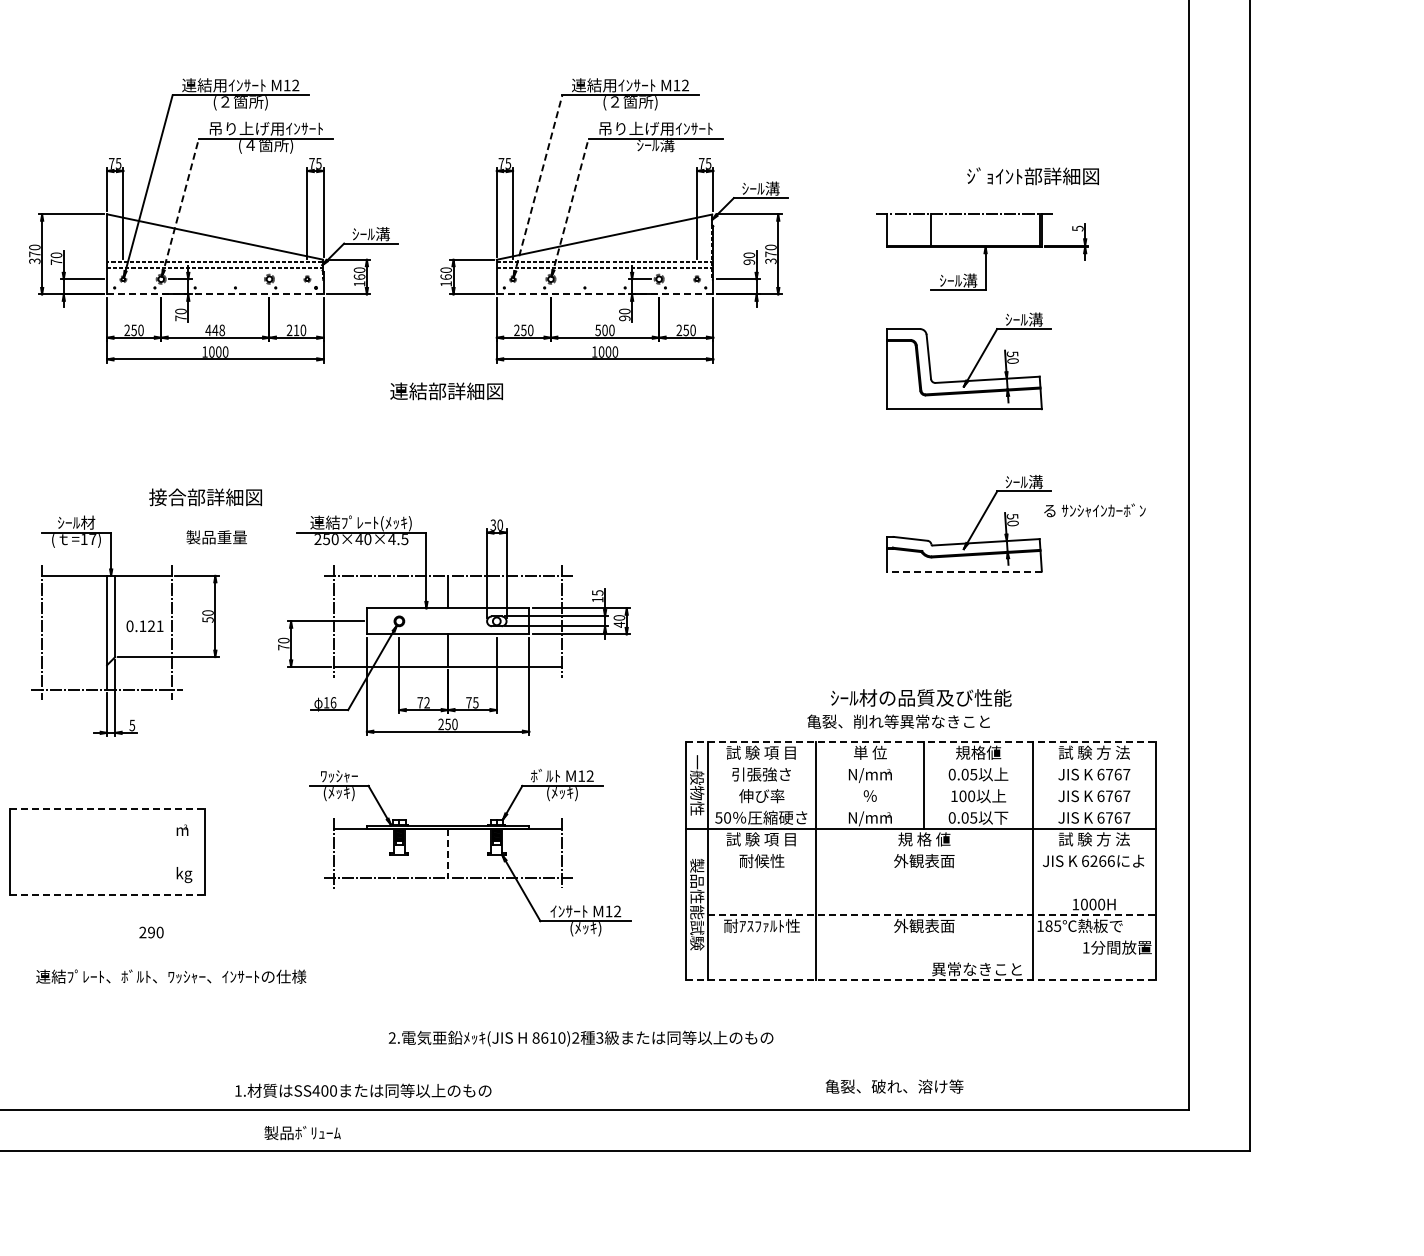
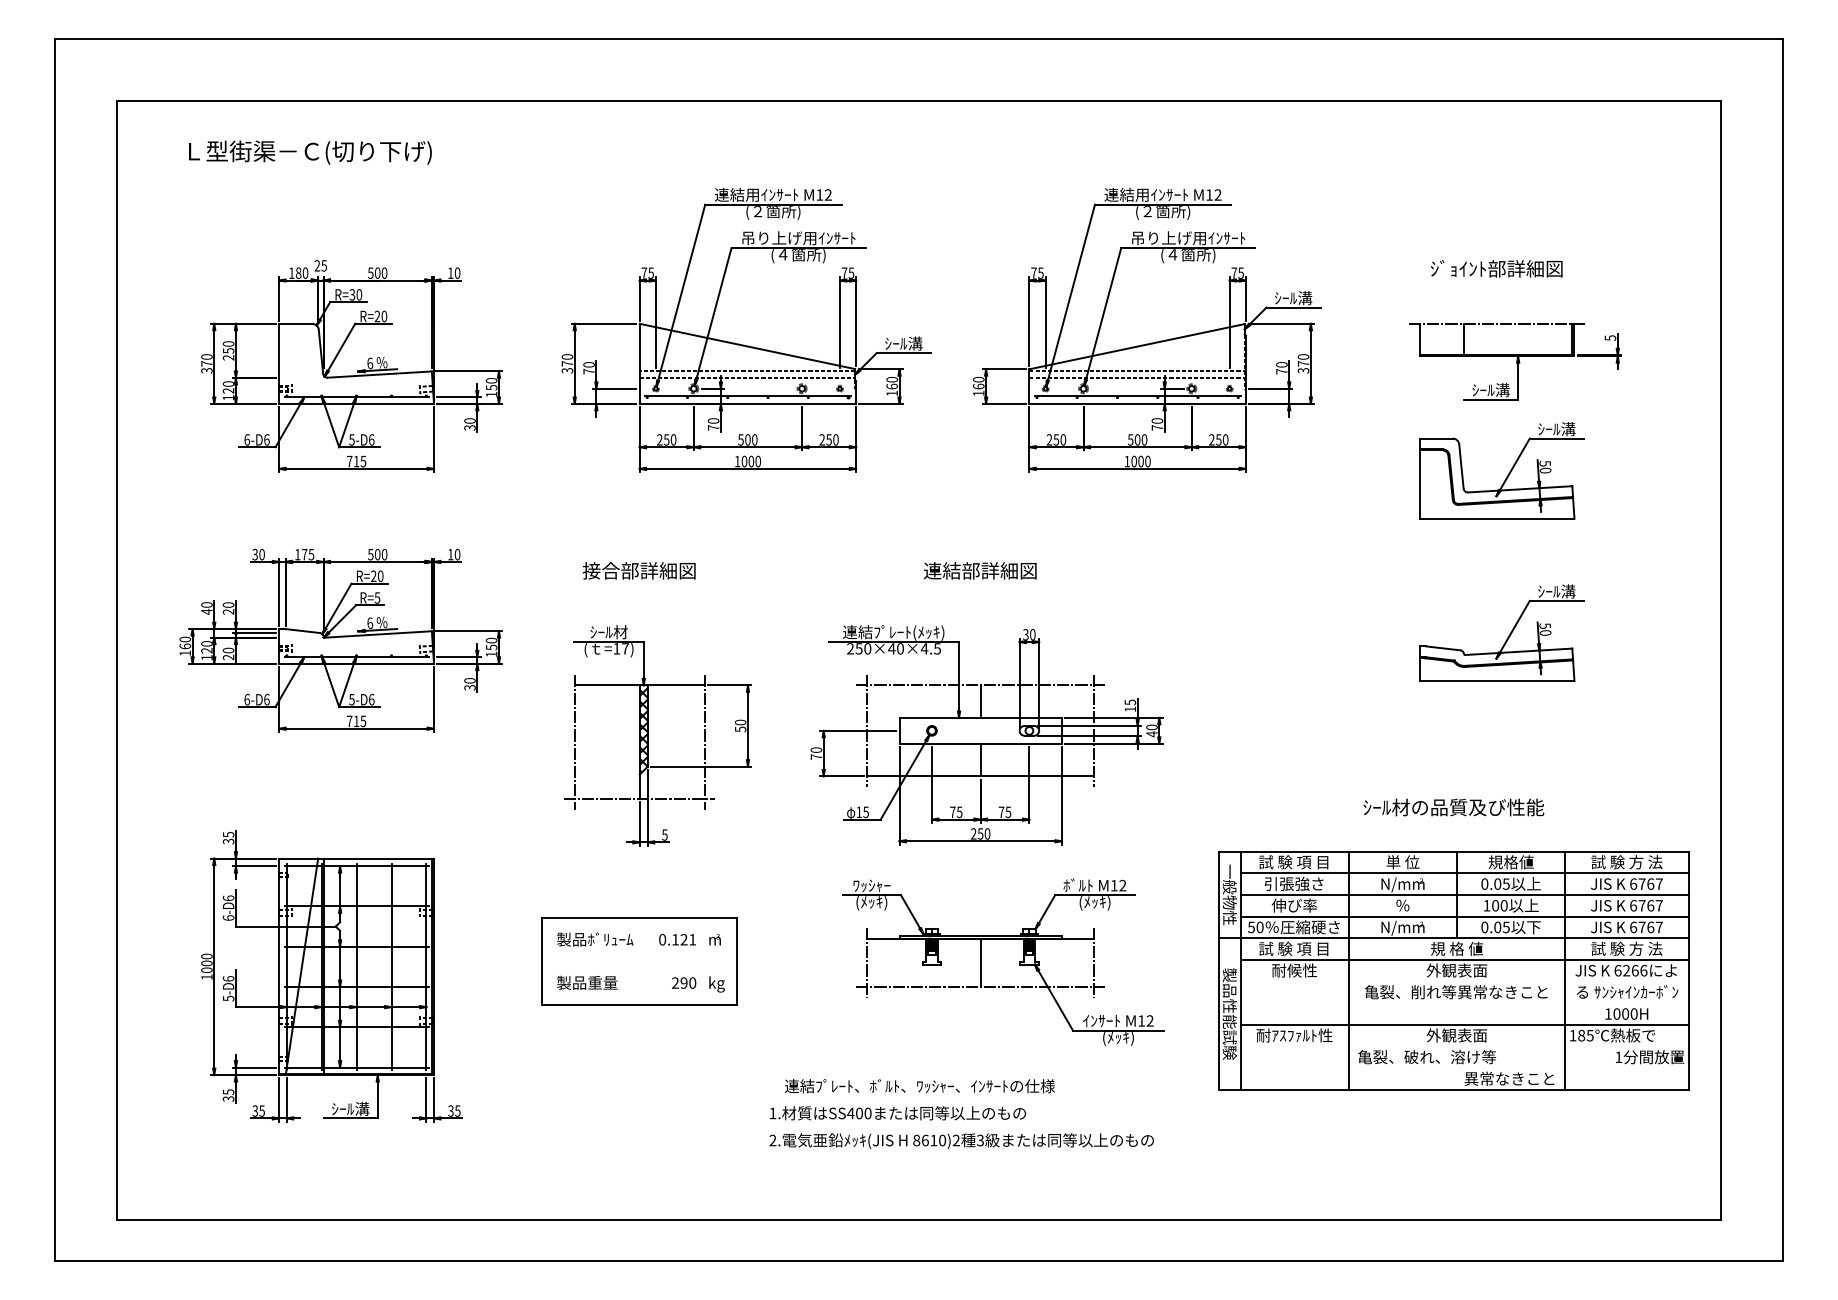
text: (655, 147) -> (1188, 256), ｼｰﾙ溝 -> (４箇所)
text: (1032, 176) -> (1496, 268), moved
line: (537, 186) -> (1070, 295), dashed -> solid
line: (180, 207) -> (713, 316), dashed -> solid
line: (569, 207) -> (1102, 316), dashed -> solid
text: (748, 262) -> (1281, 371), 90 -> 70
line: (214, 287) -> (747, 396), added
line: (604, 287) -> (1137, 396), added
line: (215, 294) -> (748, 403), dashed -> solid
line: (605, 294) -> (1138, 403), dashed -> solid
text: (624, 318) -> (1157, 427), 90 -> 70
text: (214, 330) -> (747, 439), 448 -> 500
text: (295, 330) -> (828, 439), 210 -> 250
text: (446, 391) -> (980, 570), moved
text: (204, 497) -> (638, 570), moved
text: (1094, 510) -> (1627, 991), moved
text: (216, 537) -> (587, 982), moved
line: (963, 572) -> (1496, 681), dashed -> solid
hatch: (110, 619) -> (643, 728), added
text: (144, 626) -> (677, 939), moved
text: (332, 703) -> (865, 812), 16 -> 15
text: (426, 703) -> (959, 812), 72 -> 75
text: (898, 722) -> (1456, 992), moved
line: (920, 742) -> (1453, 851), dashed -> solid
line: (931, 764) -> (1464, 873), added
line: (931, 785) -> (1464, 894), added
line: (931, 807) -> (1464, 916), added
line: (107, 809) -> (640, 918), dashed -> solid
line: (931, 850) -> (1464, 959), added
line: (447, 854) -> (980, 963), dashed -> solid
line: (107, 895) -> (640, 1004), dashed -> solid
line: (932, 915) -> (1465, 1024), dashed -> solid
text: (151, 932) -> (684, 982), moved
text: (170, 977) -> (919, 1086), moved
line: (920, 980) -> (1453, 1089), dashed -> solid
text: (580, 1038) -> (961, 1140), moved
text: (894, 1087) -> (1427, 1057), moved
text: (362, 1091) -> (897, 1113), moved
text: (302, 1133) -> (595, 939), moved

